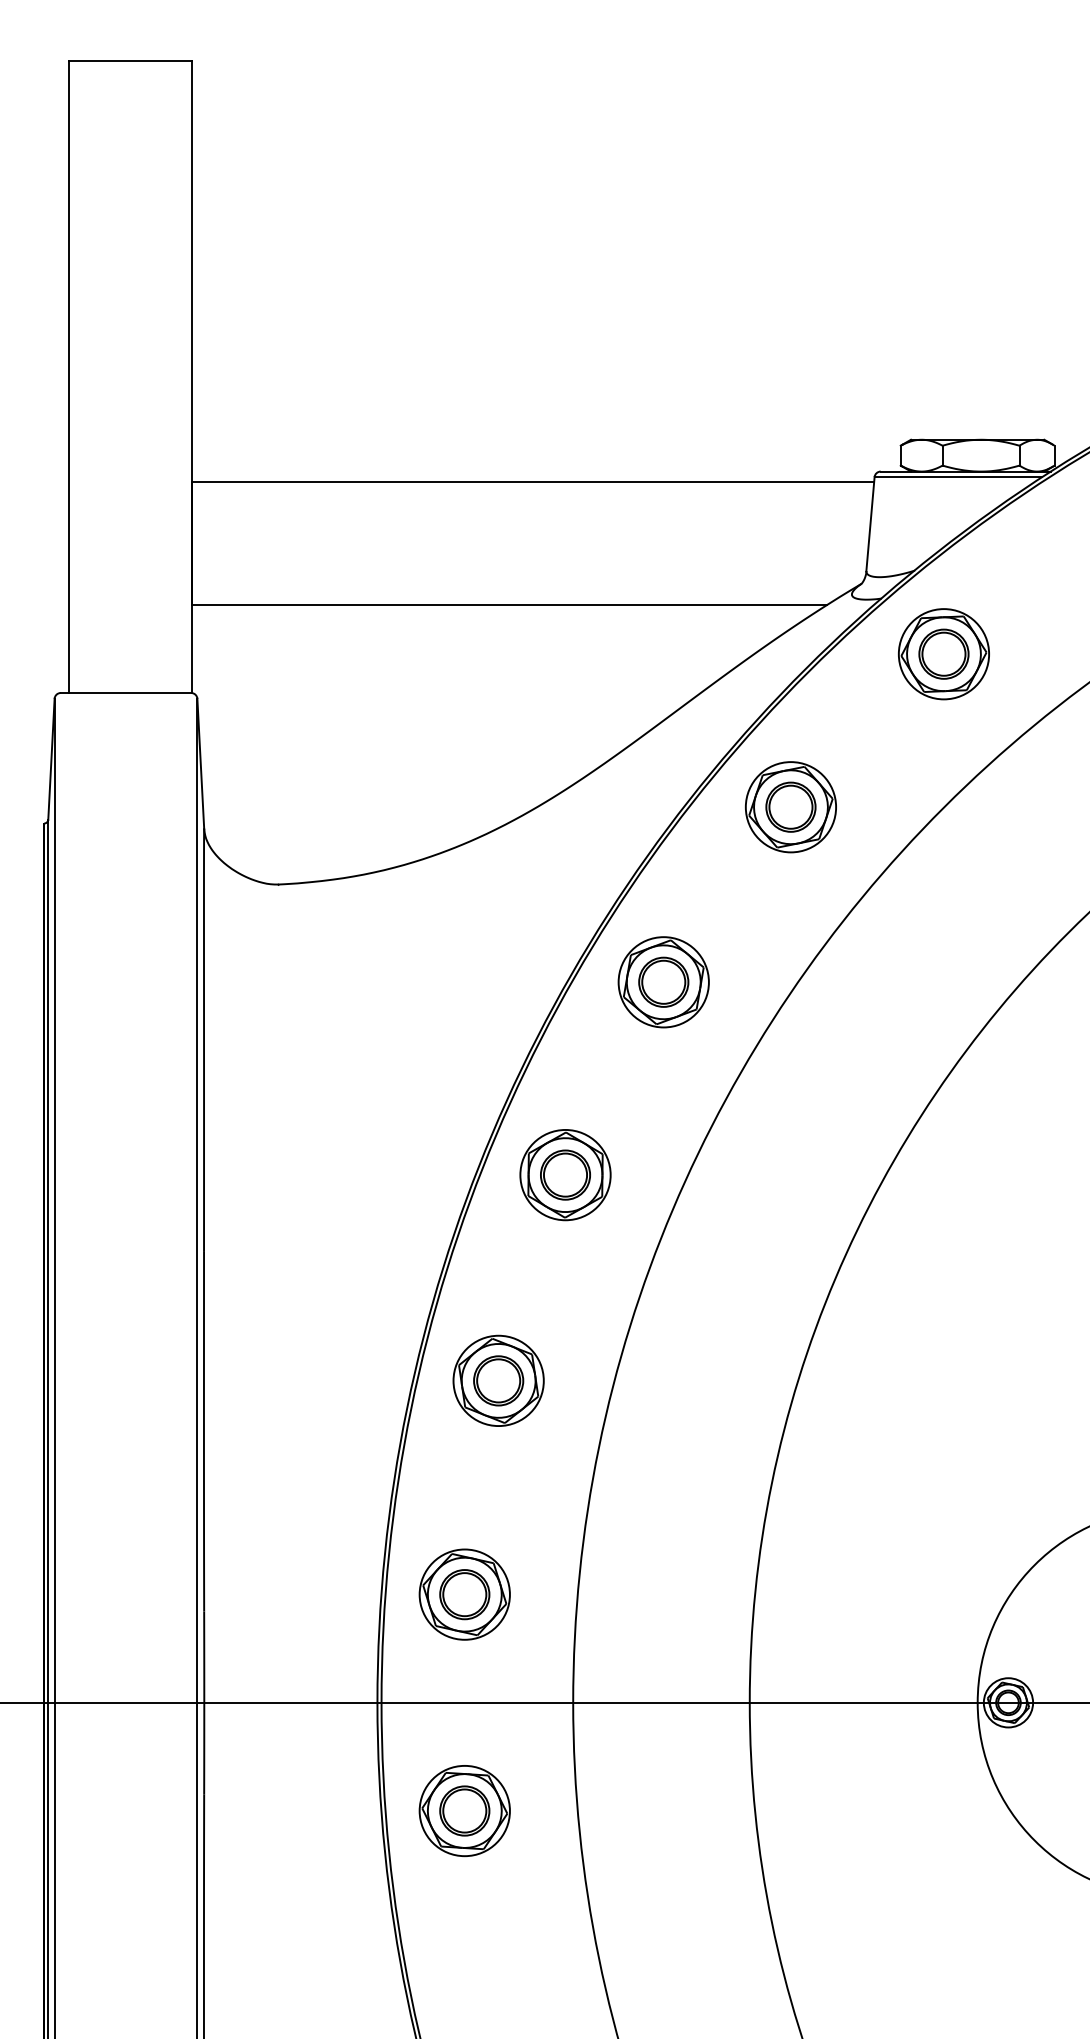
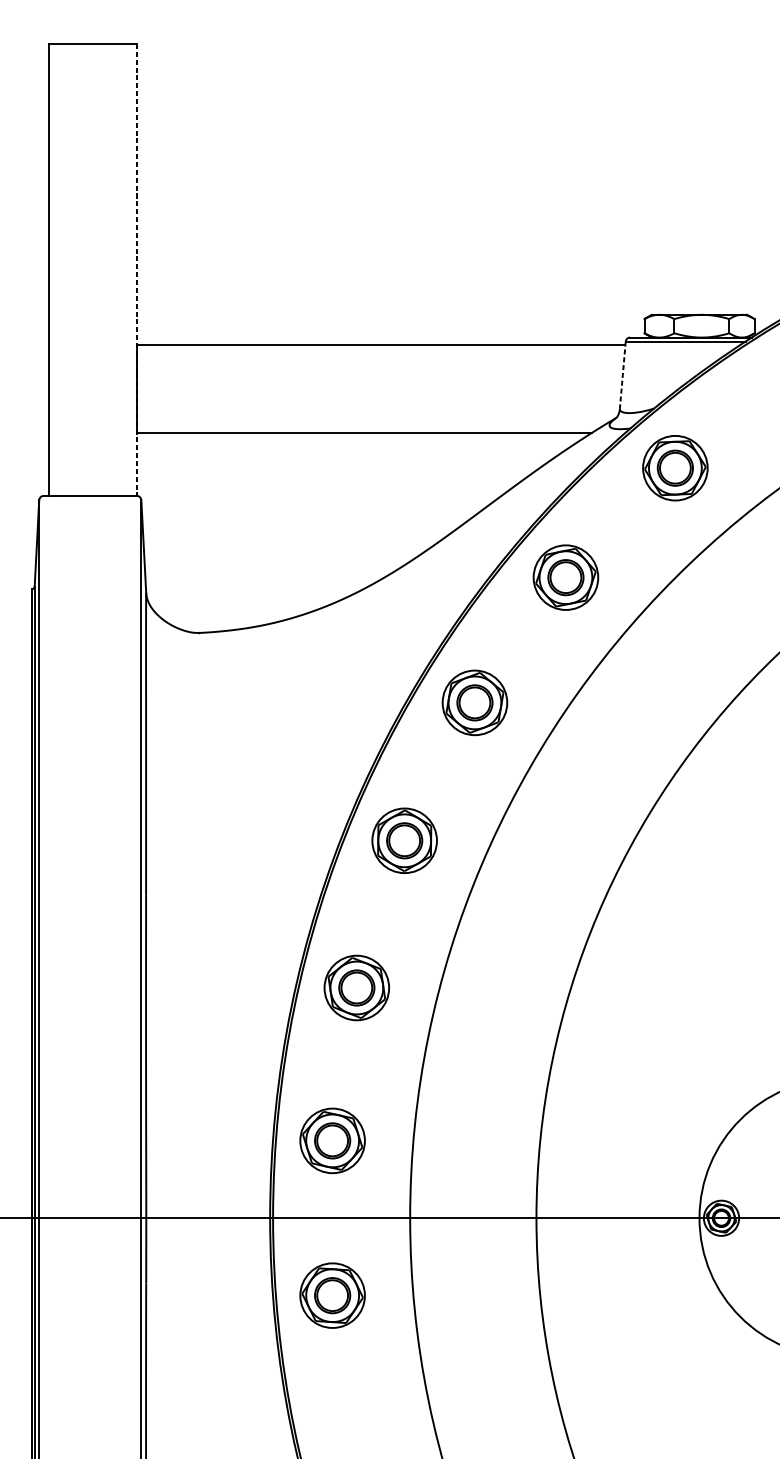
line: (191, 377) -> (137, 270), solid -> dashed
line: (870, 524) -> (622, 375), solid -> dashed

